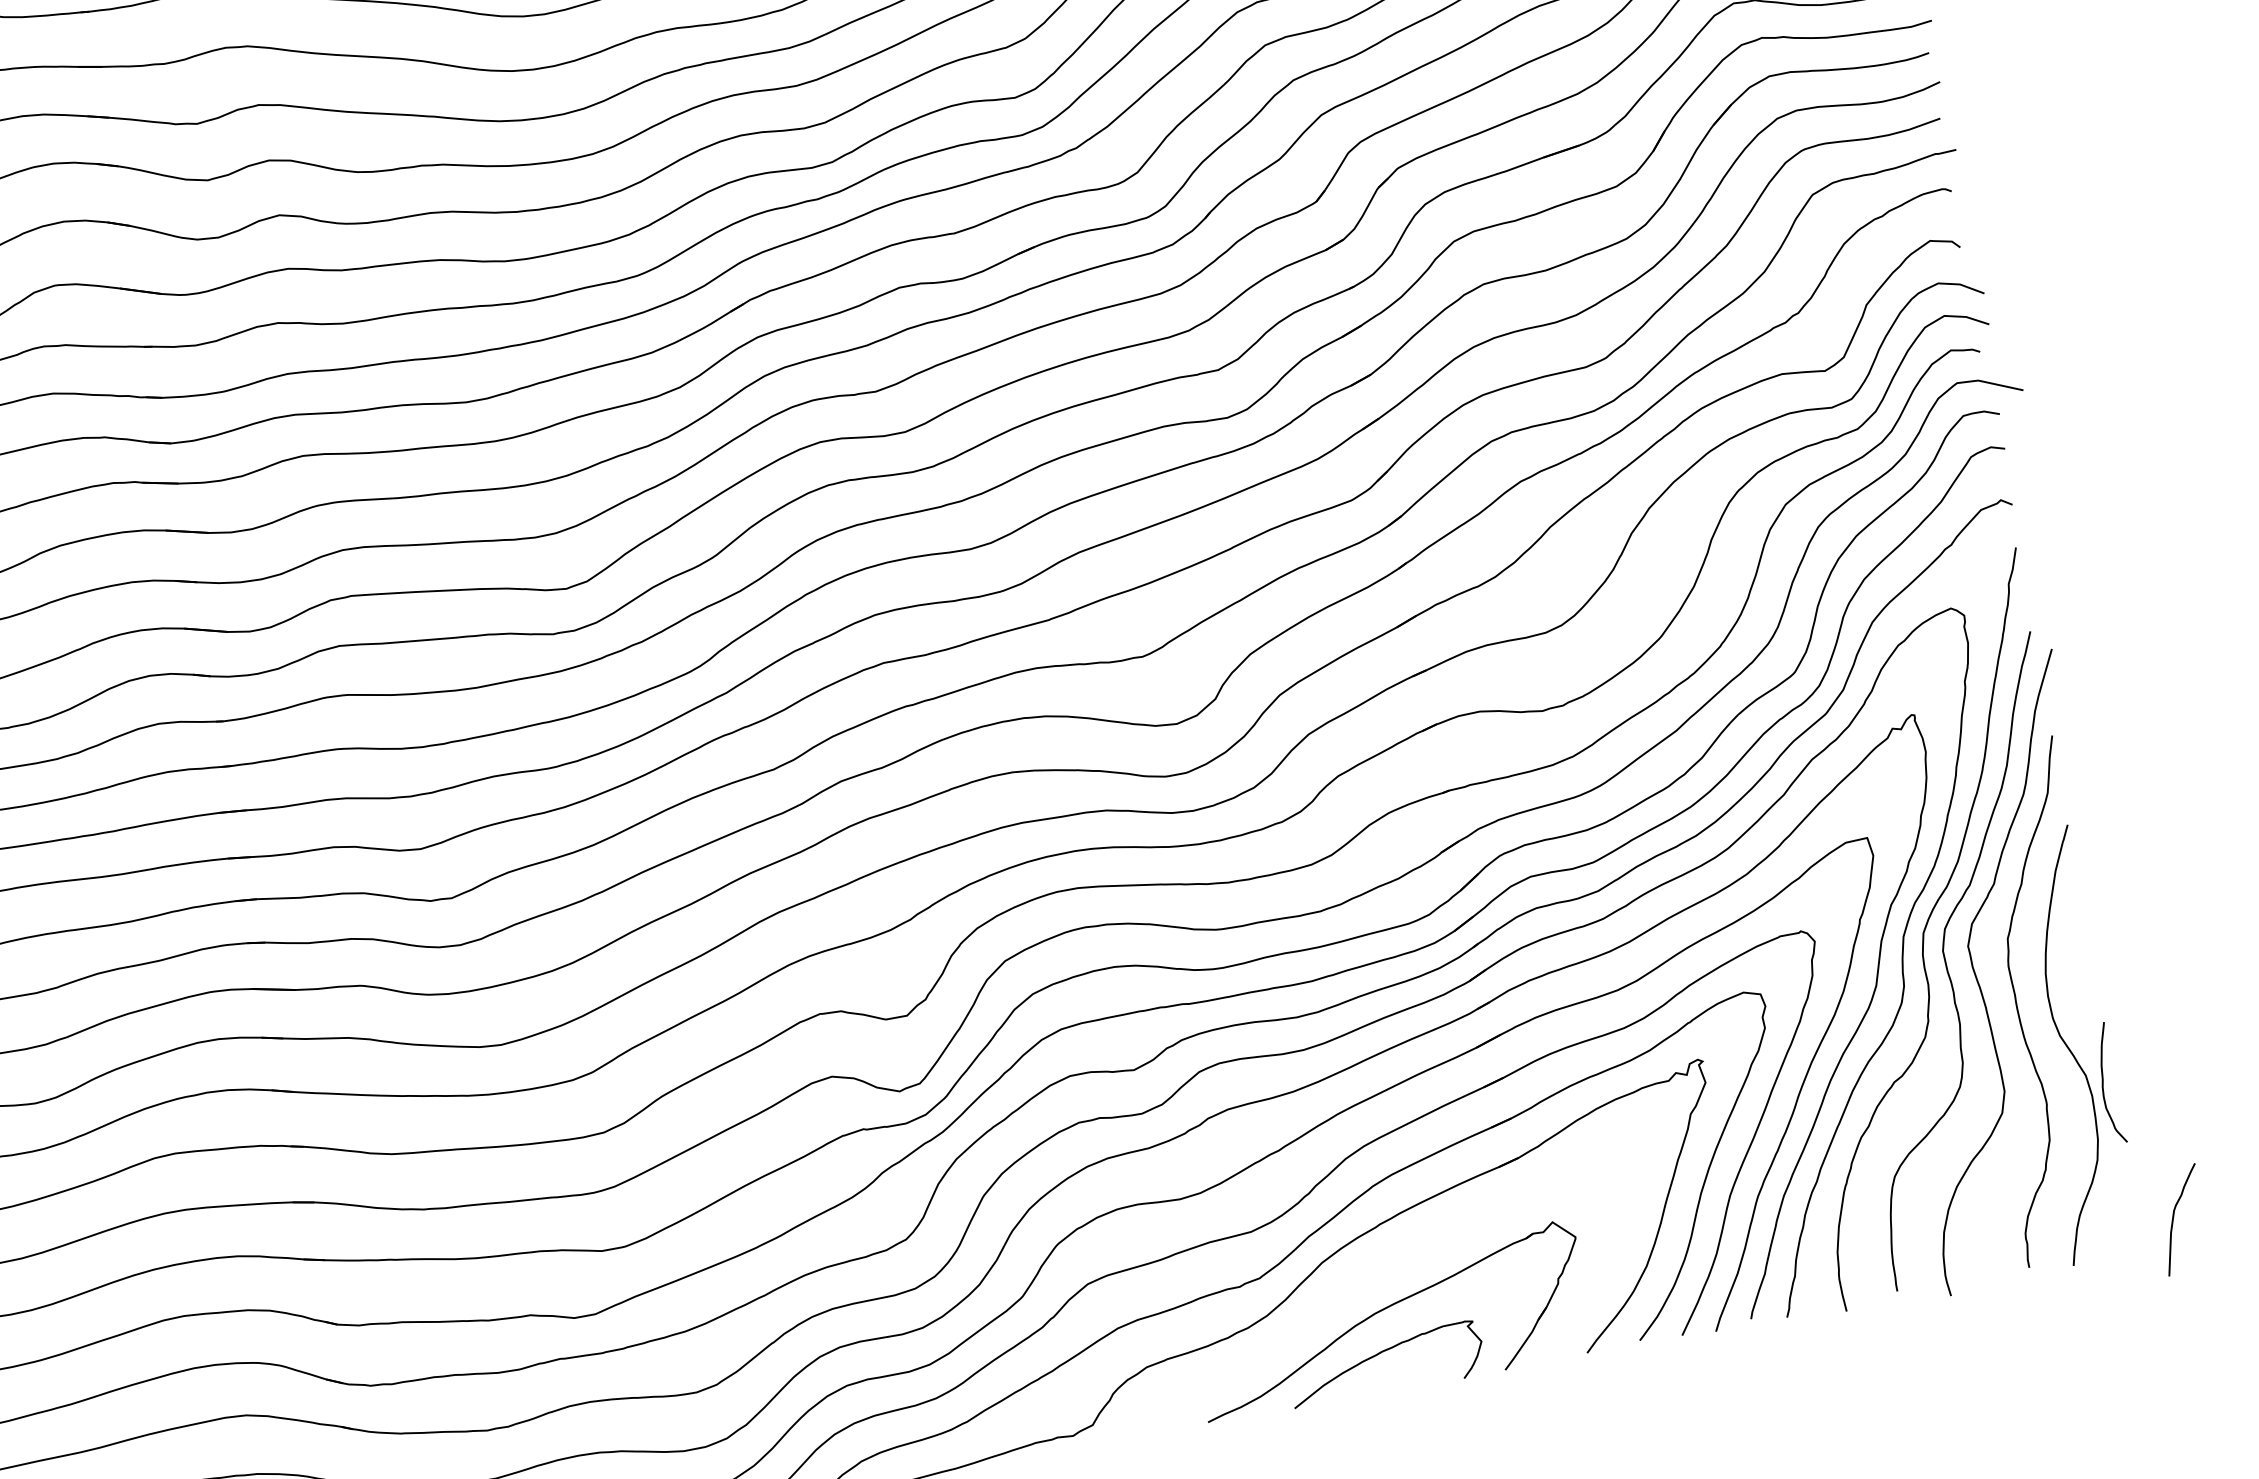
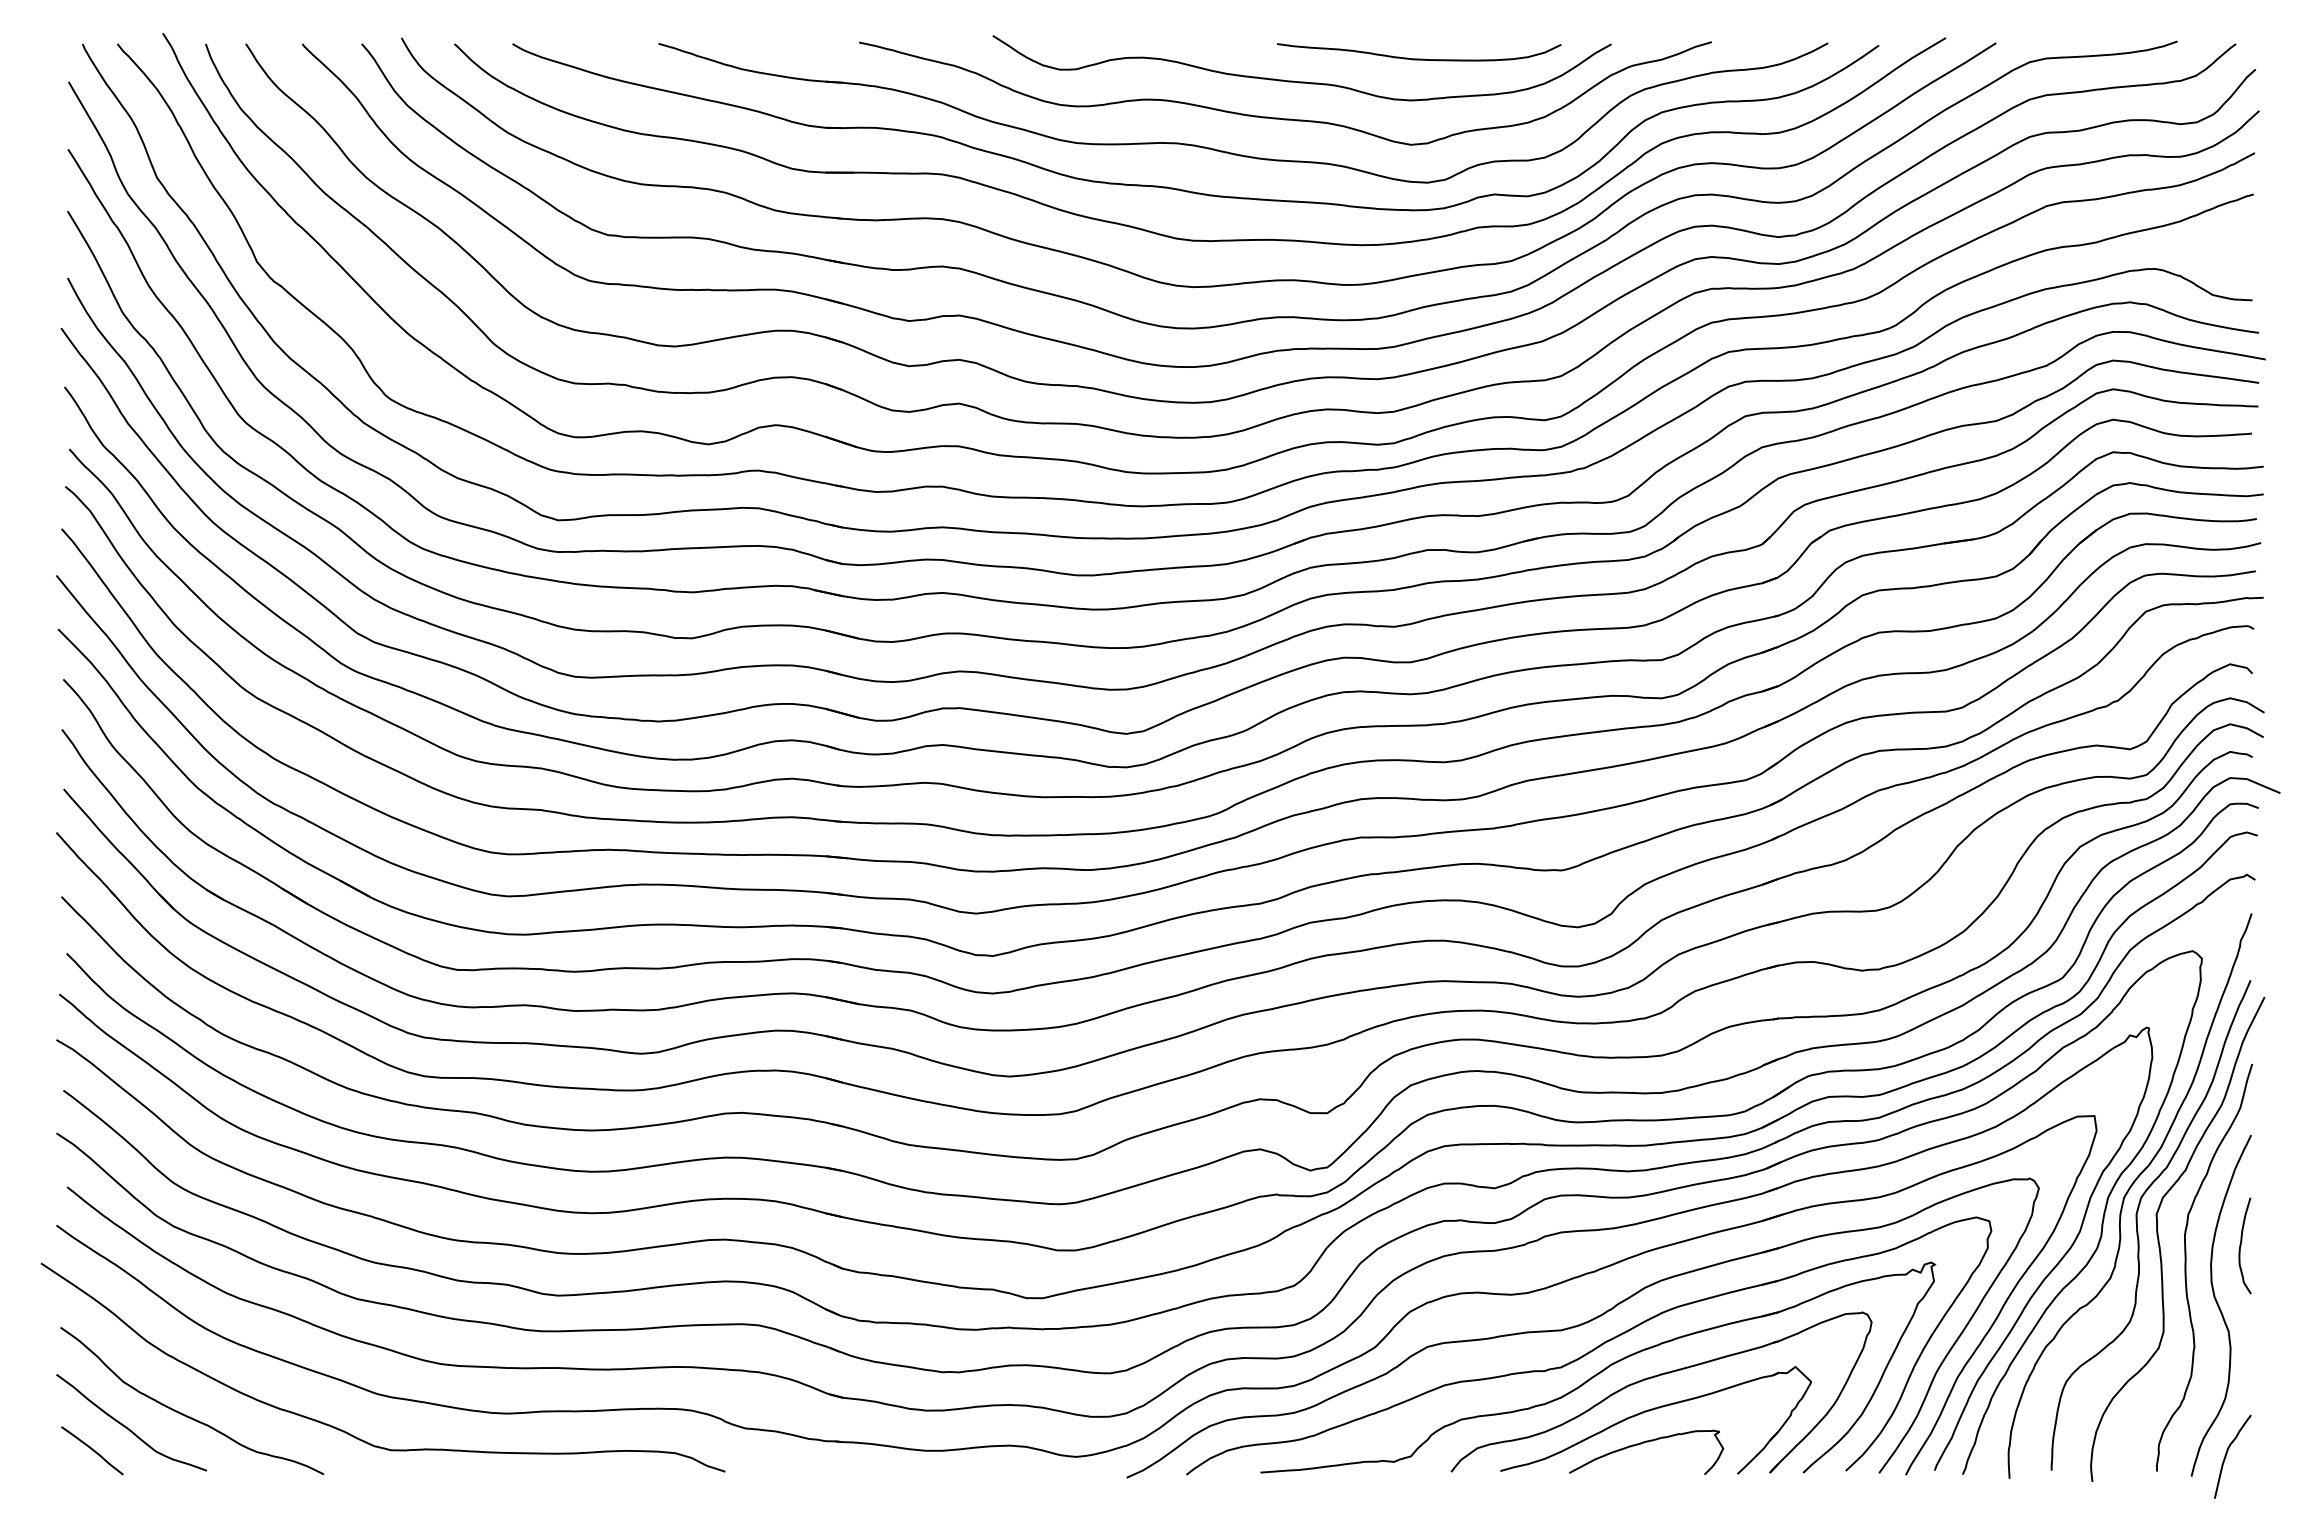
curve: (2104, 1083) -> (2241, 1245), moved
curve: (2174, 1218) -> (2227, 1454), moved
part: (1379, 1268) -> (1655, 1377), added

